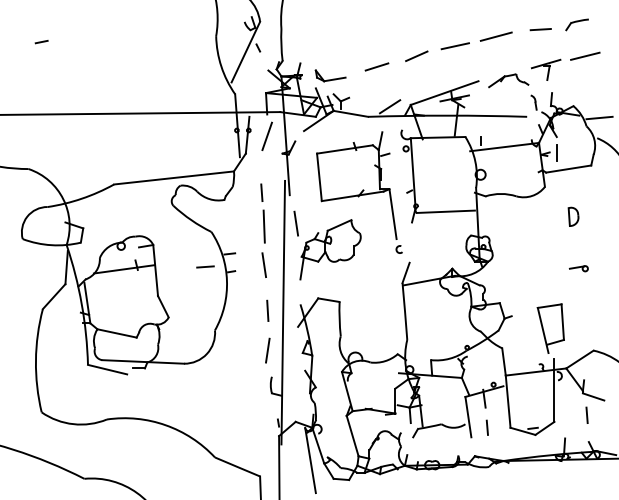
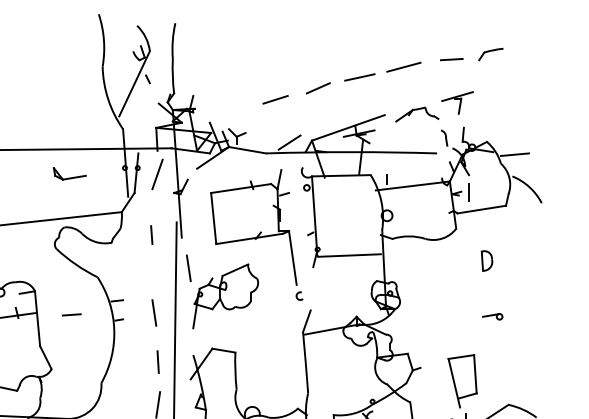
line: (585, 55) -> (499, 87), removed
part: (330, 75) -> (69, 173), moved
line: (263, 226) -> (153, 271), removed
line: (205, 266) -> (71, 314), moved

